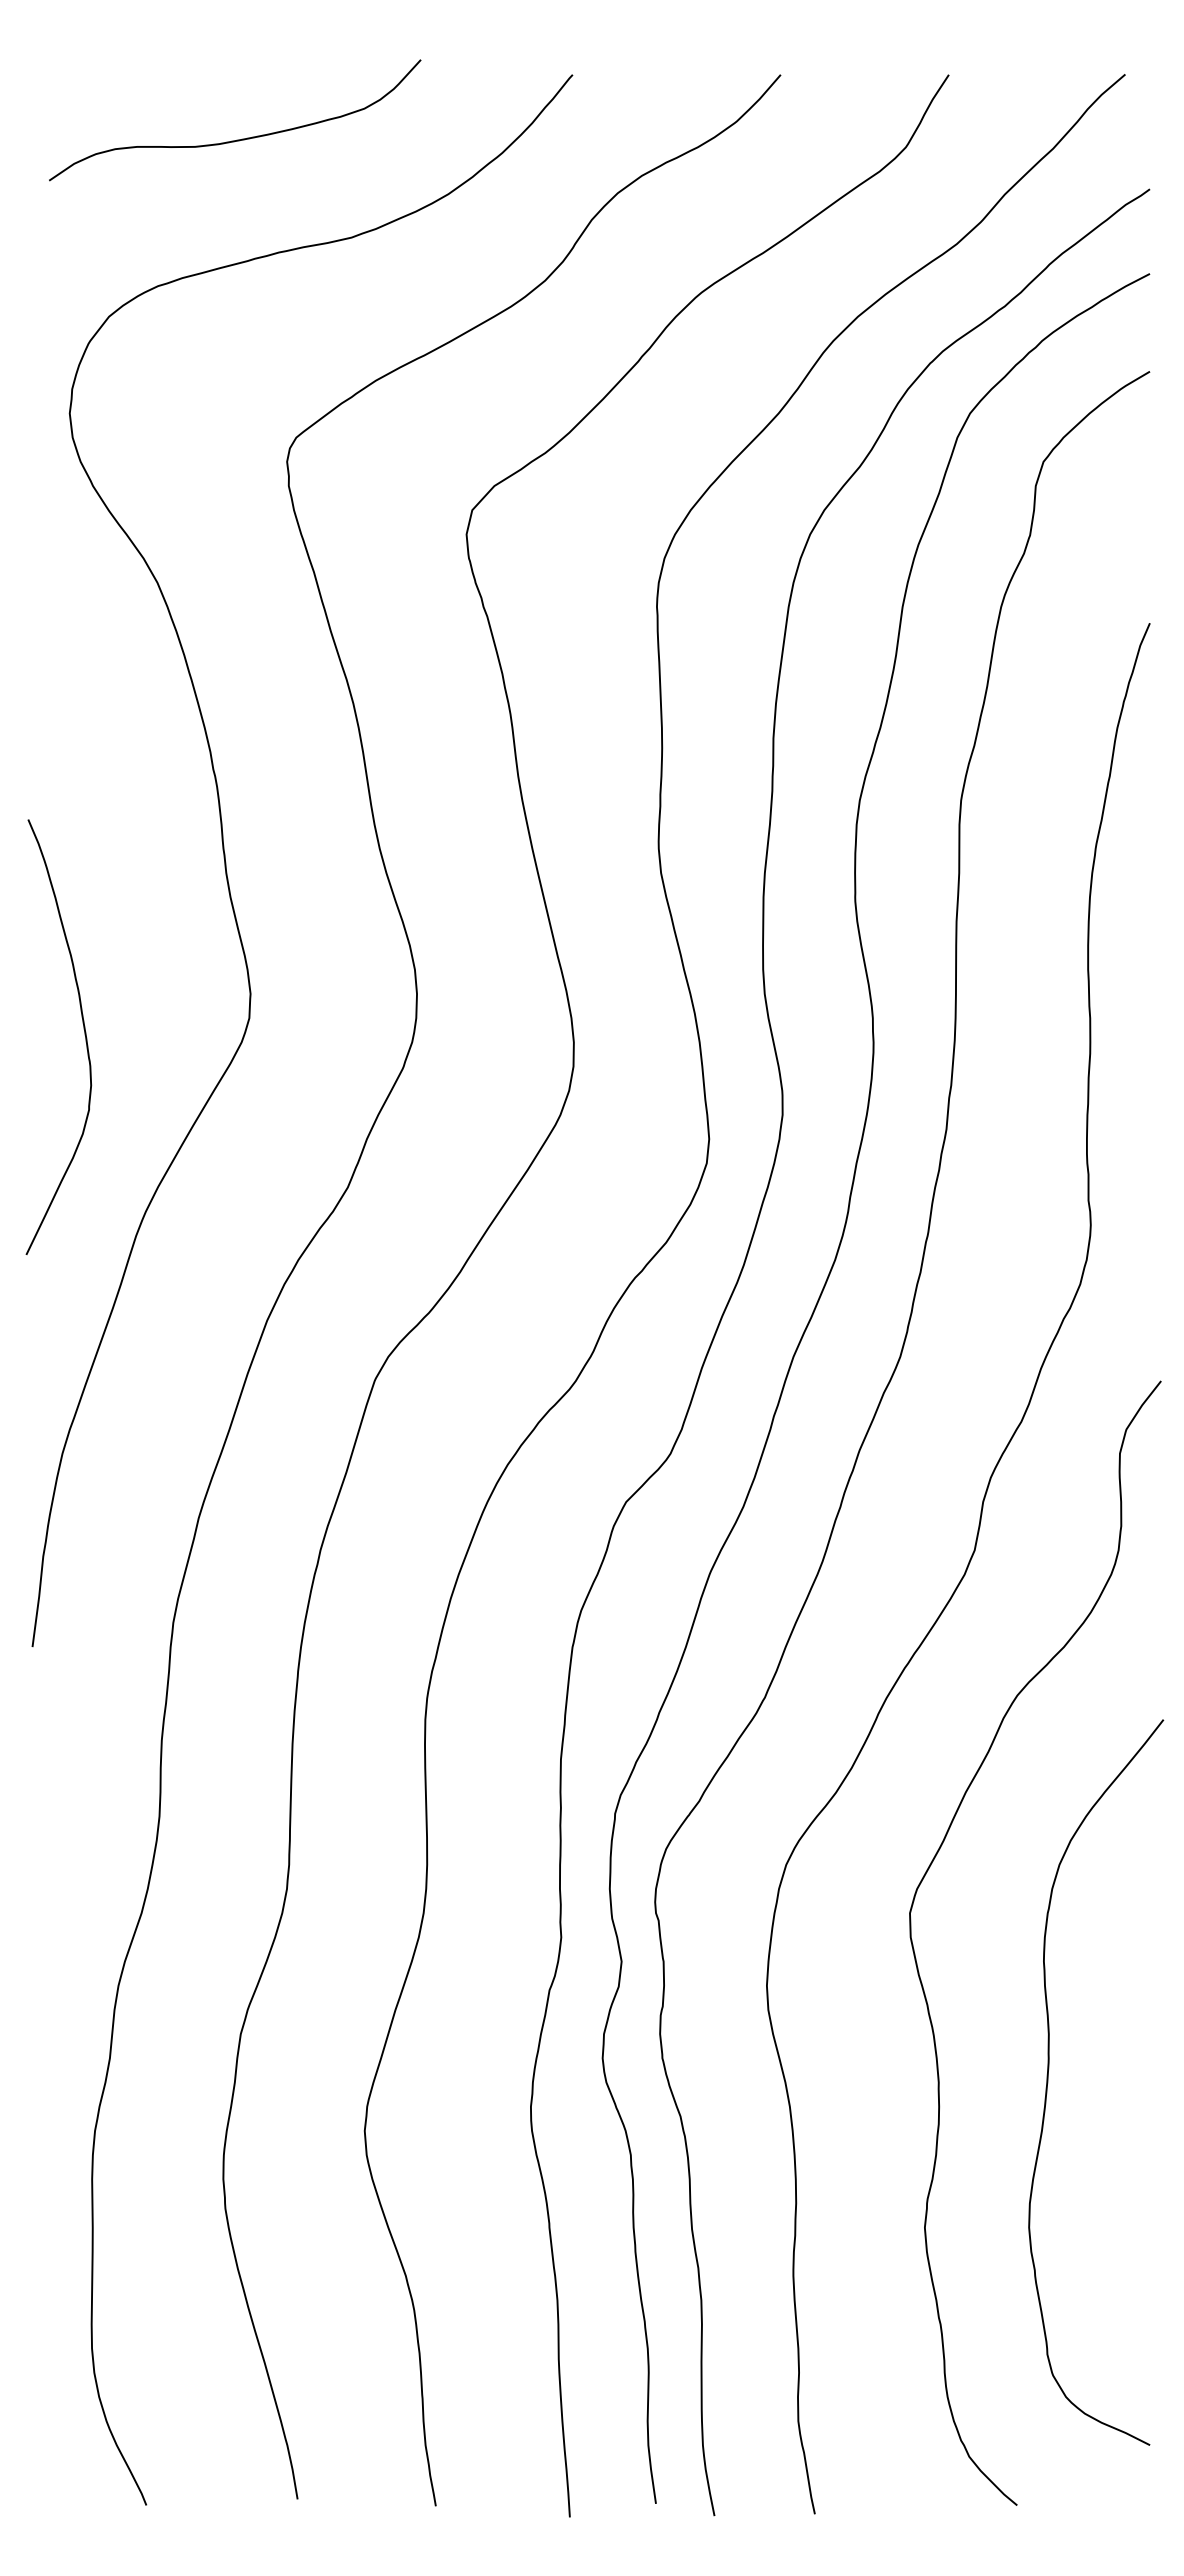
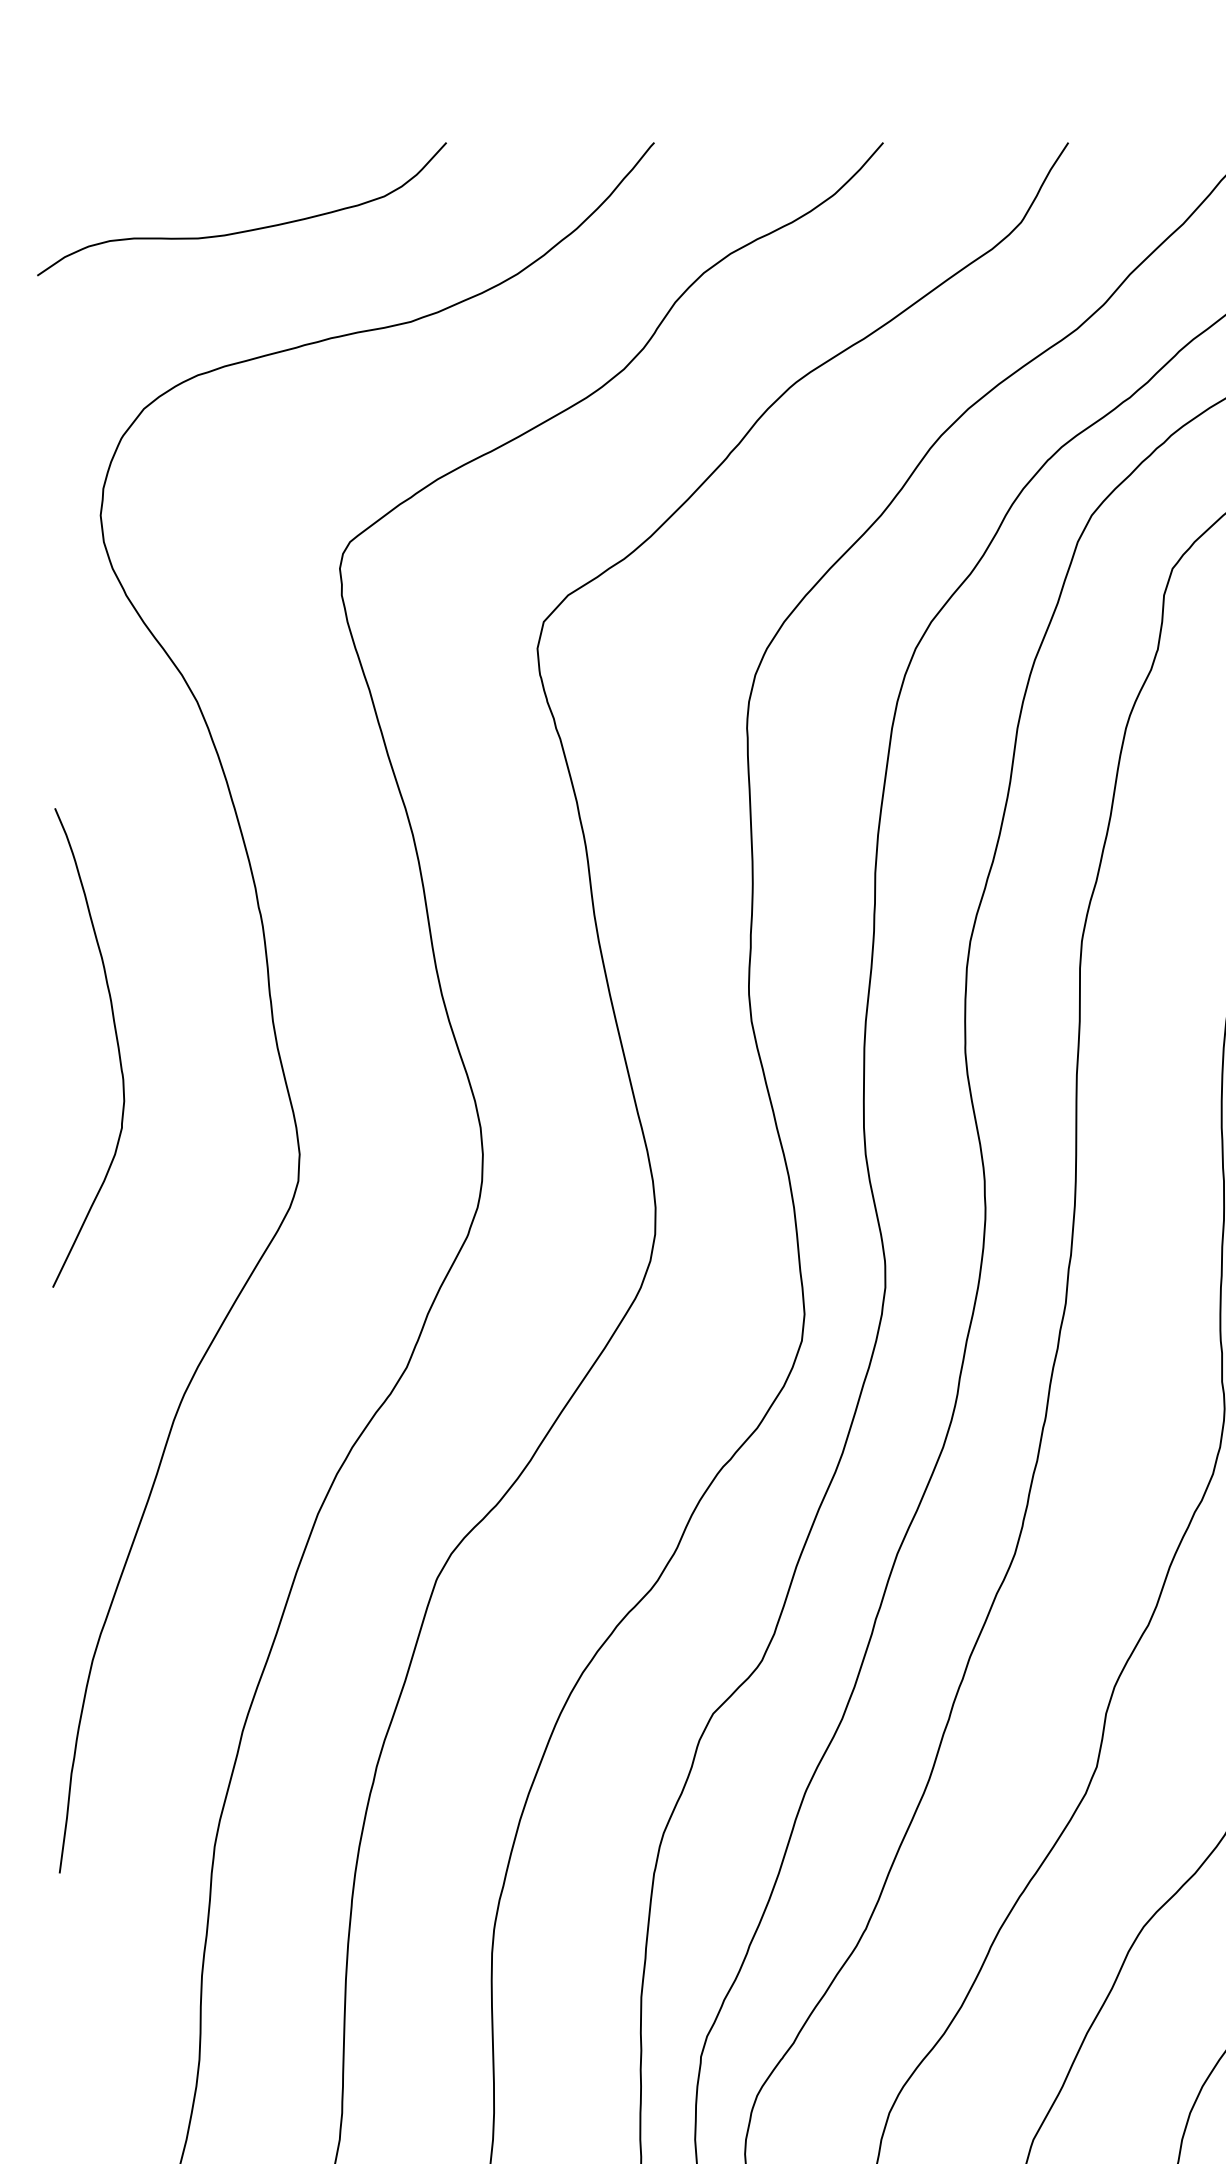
curve: (236, 139) -> (243, 230), moved
curve: (83, 1029) -> (115, 1039), moved

